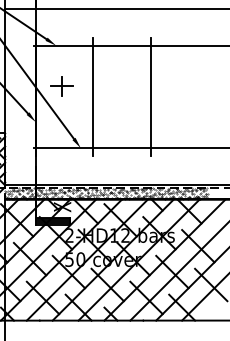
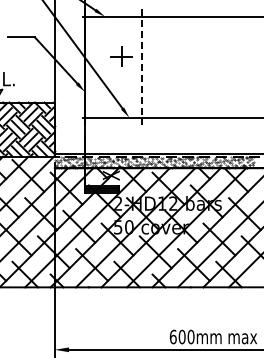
part: (61, 86) -> (121, 56), moved
line: (151, 96) -> (198, 66), removed
line: (93, 97) -> (141, 67), solid -> dashed

